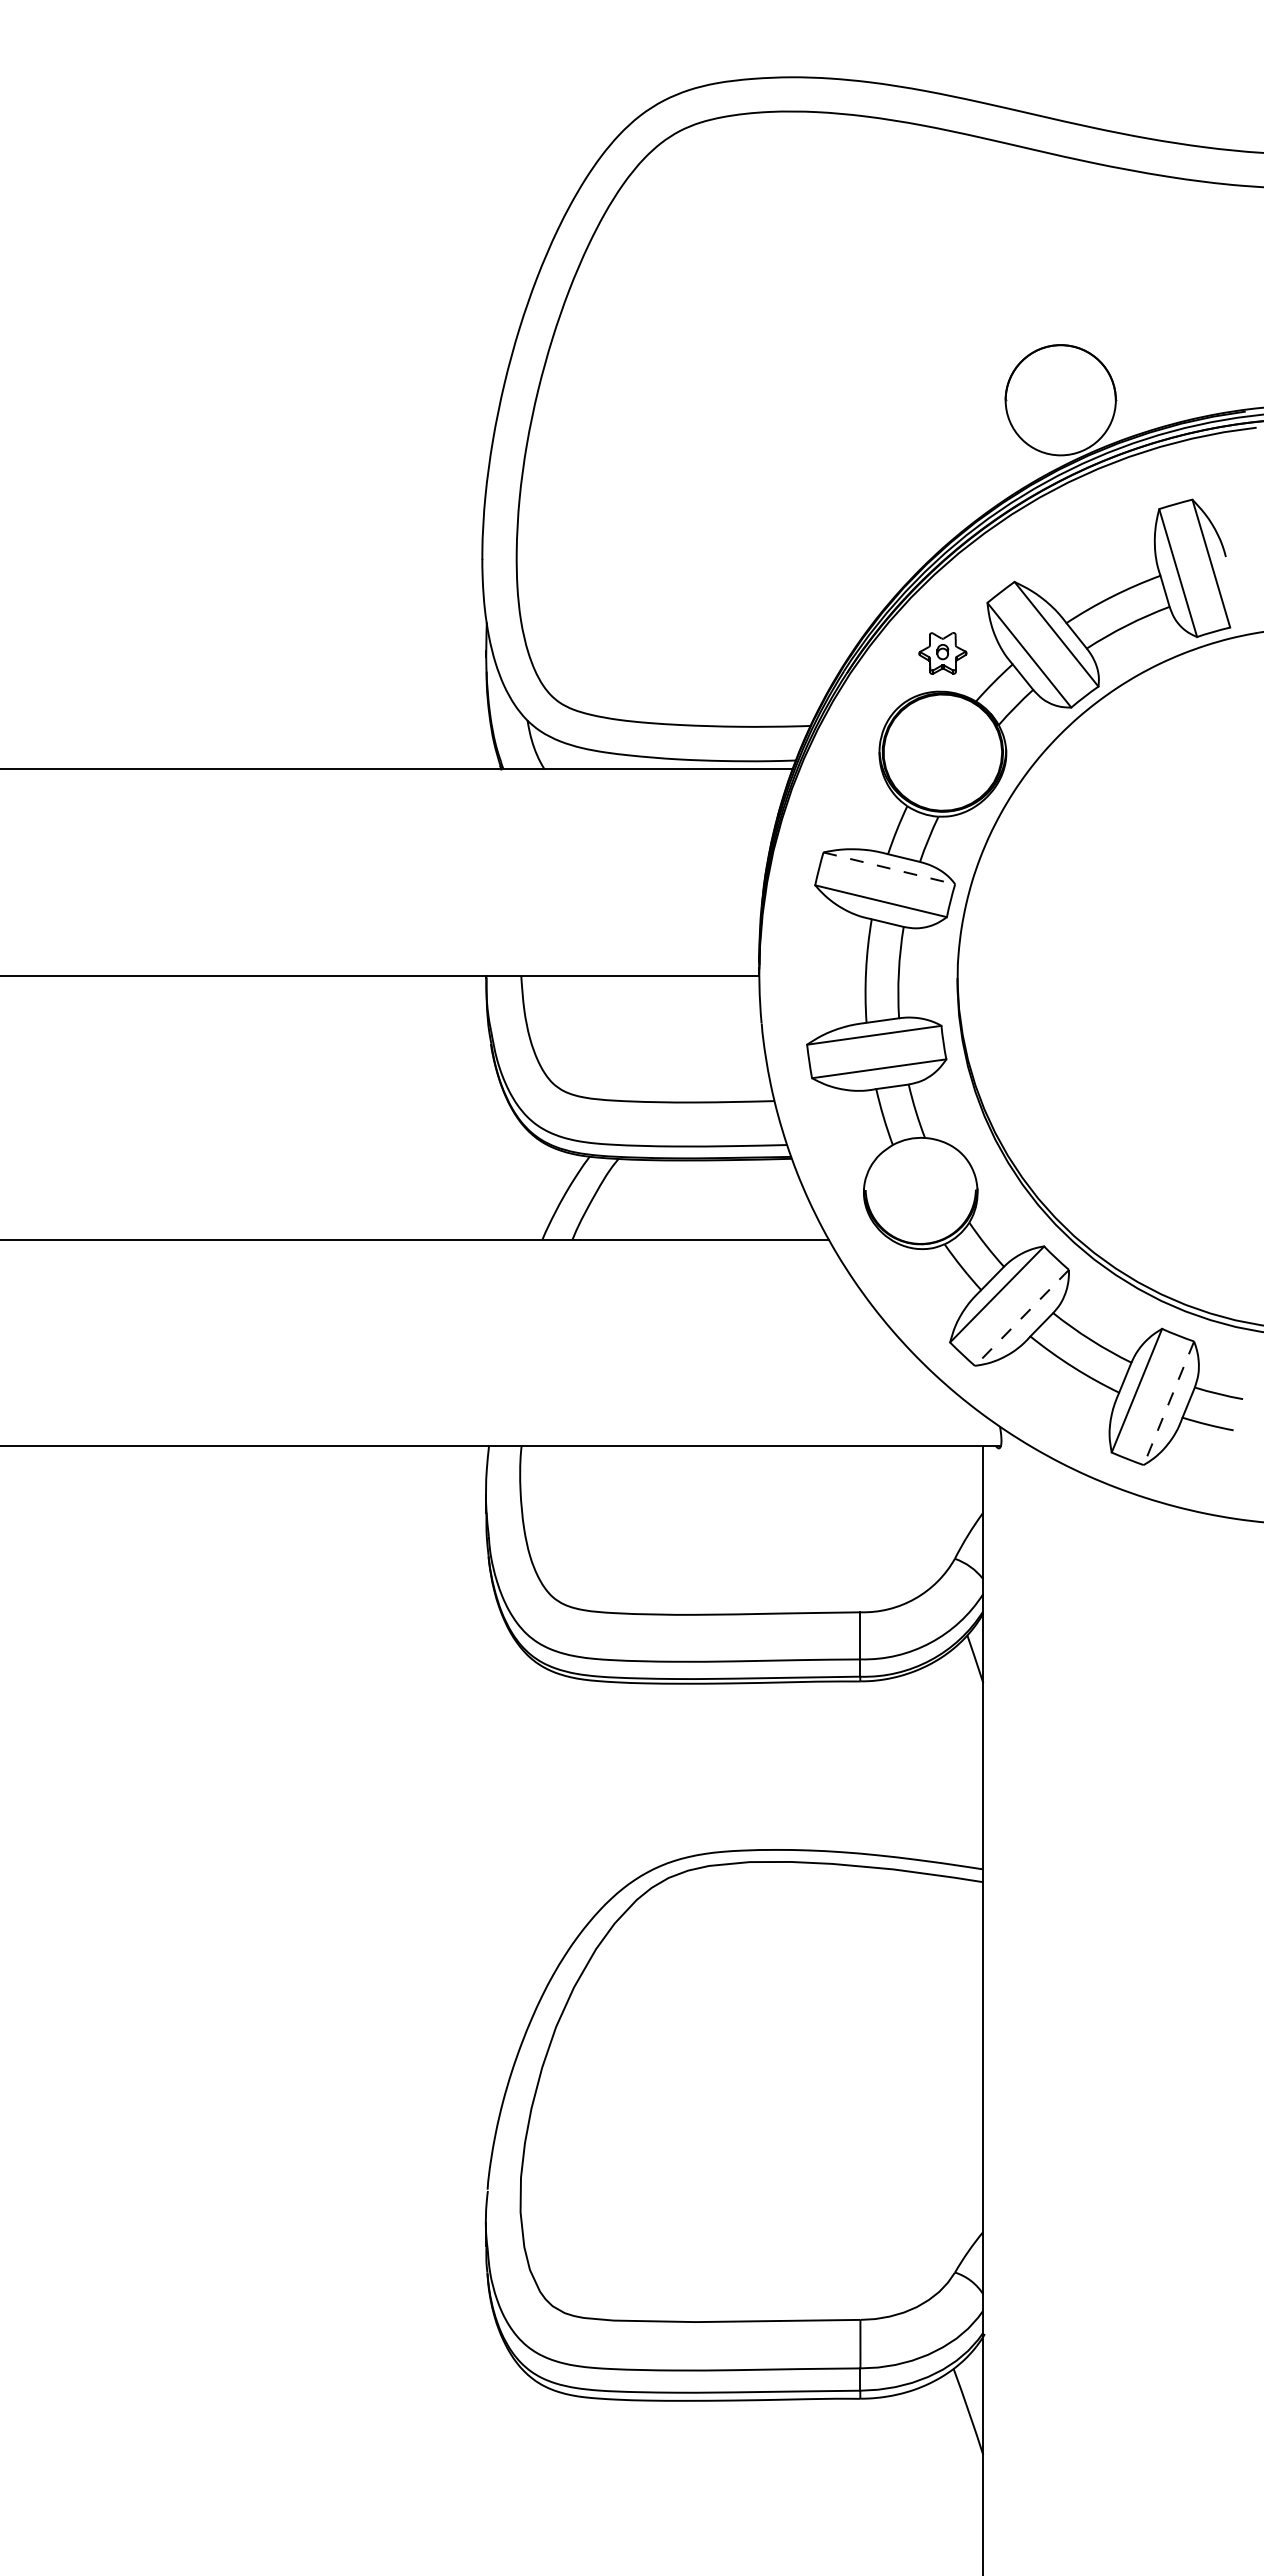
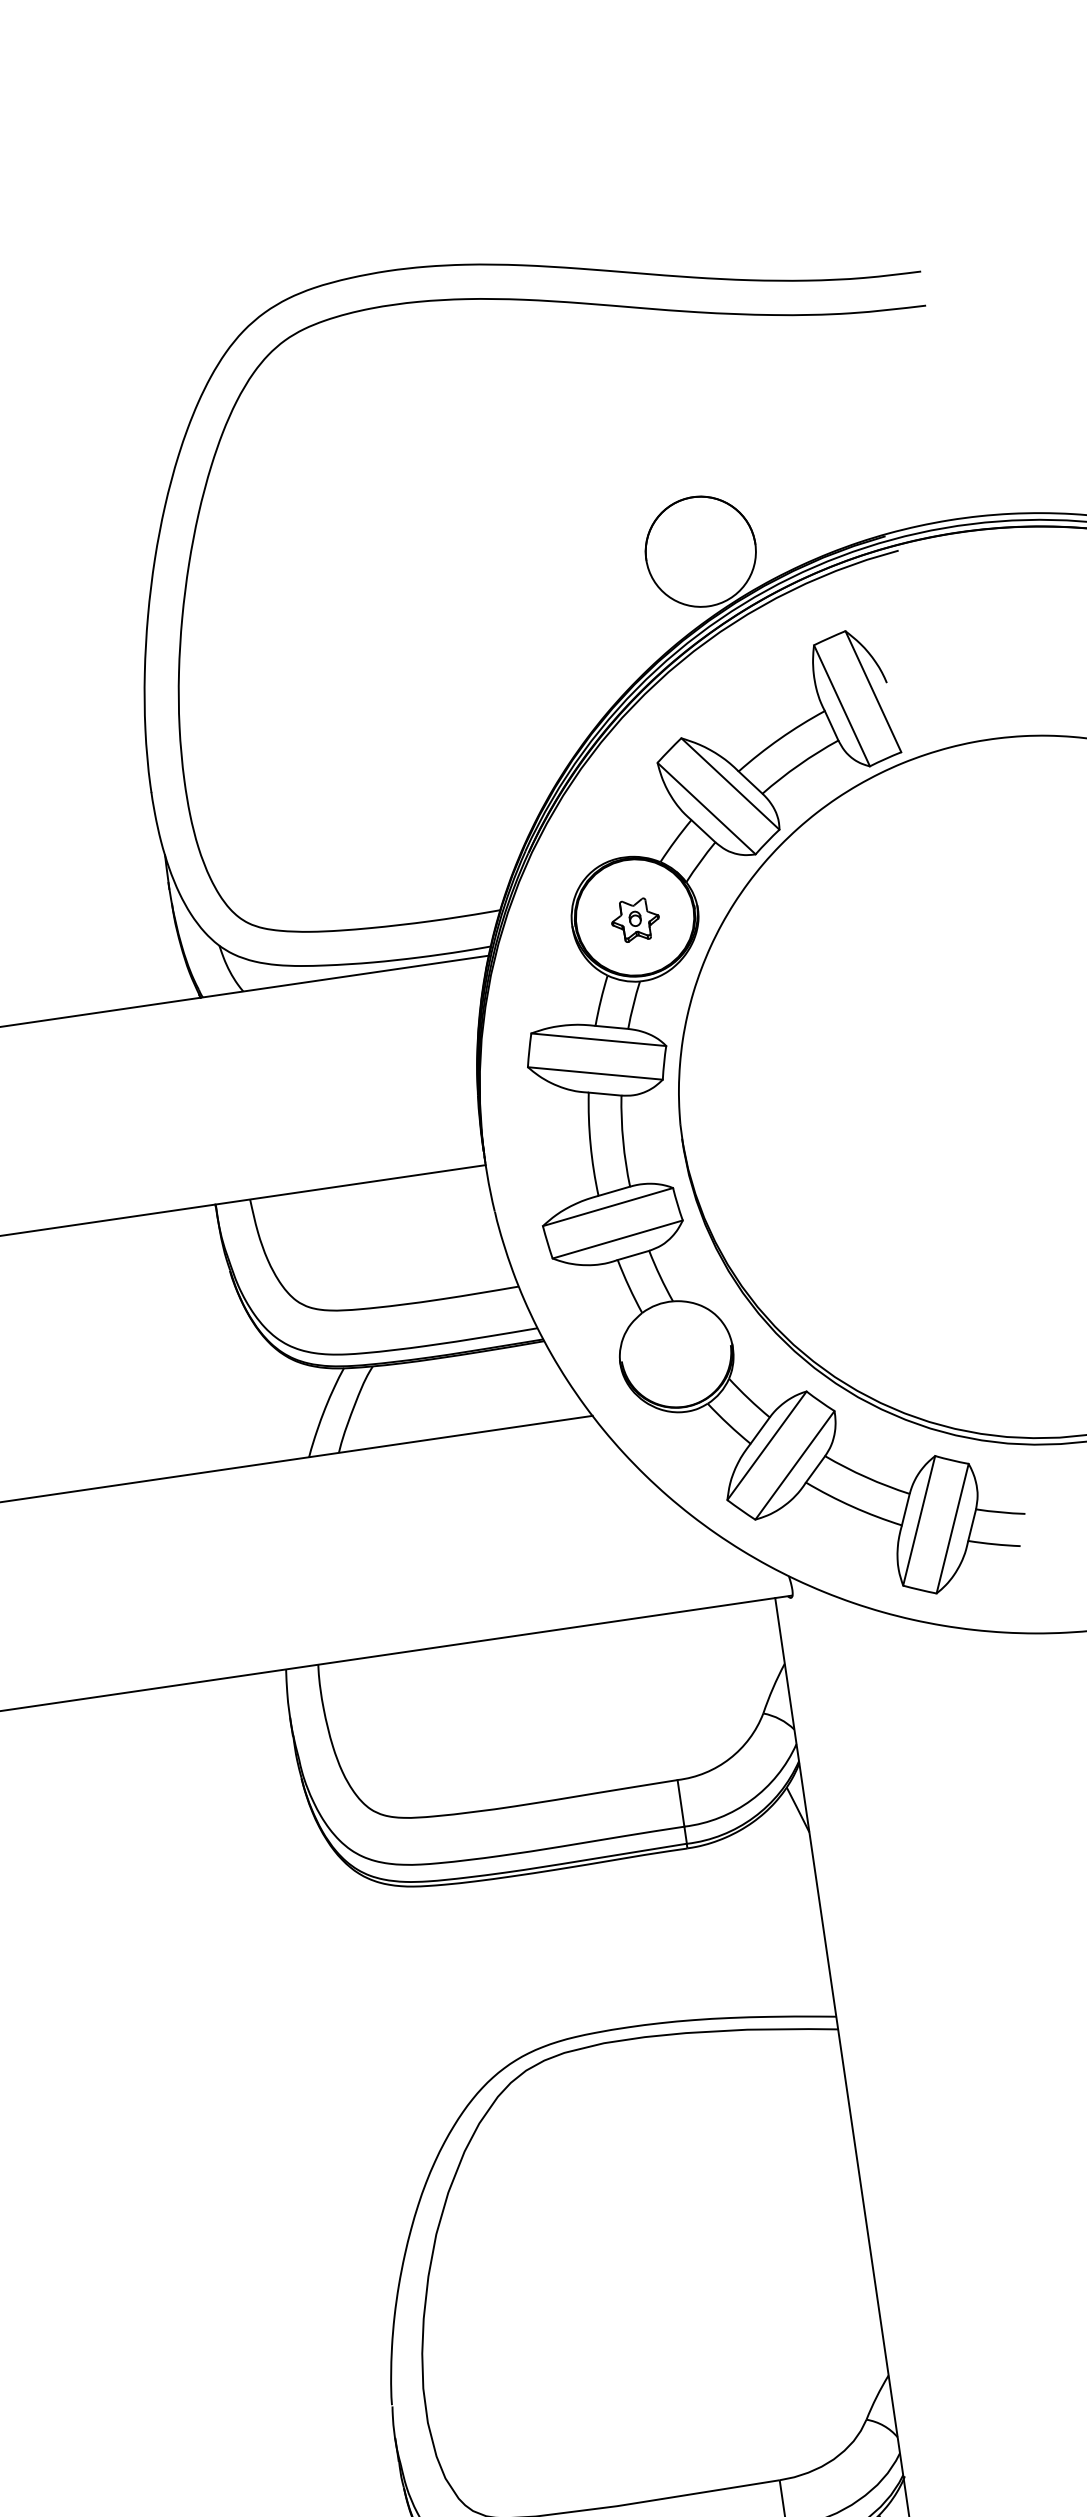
part: (942, 653) -> (635, 920), moved
line: (889, 868) -> (598, 1039), dashed -> solid
line: (1021, 1318) -> (794, 1466), dashed -> solid
line: (1168, 1403) -> (952, 1528), dashed -> solid

